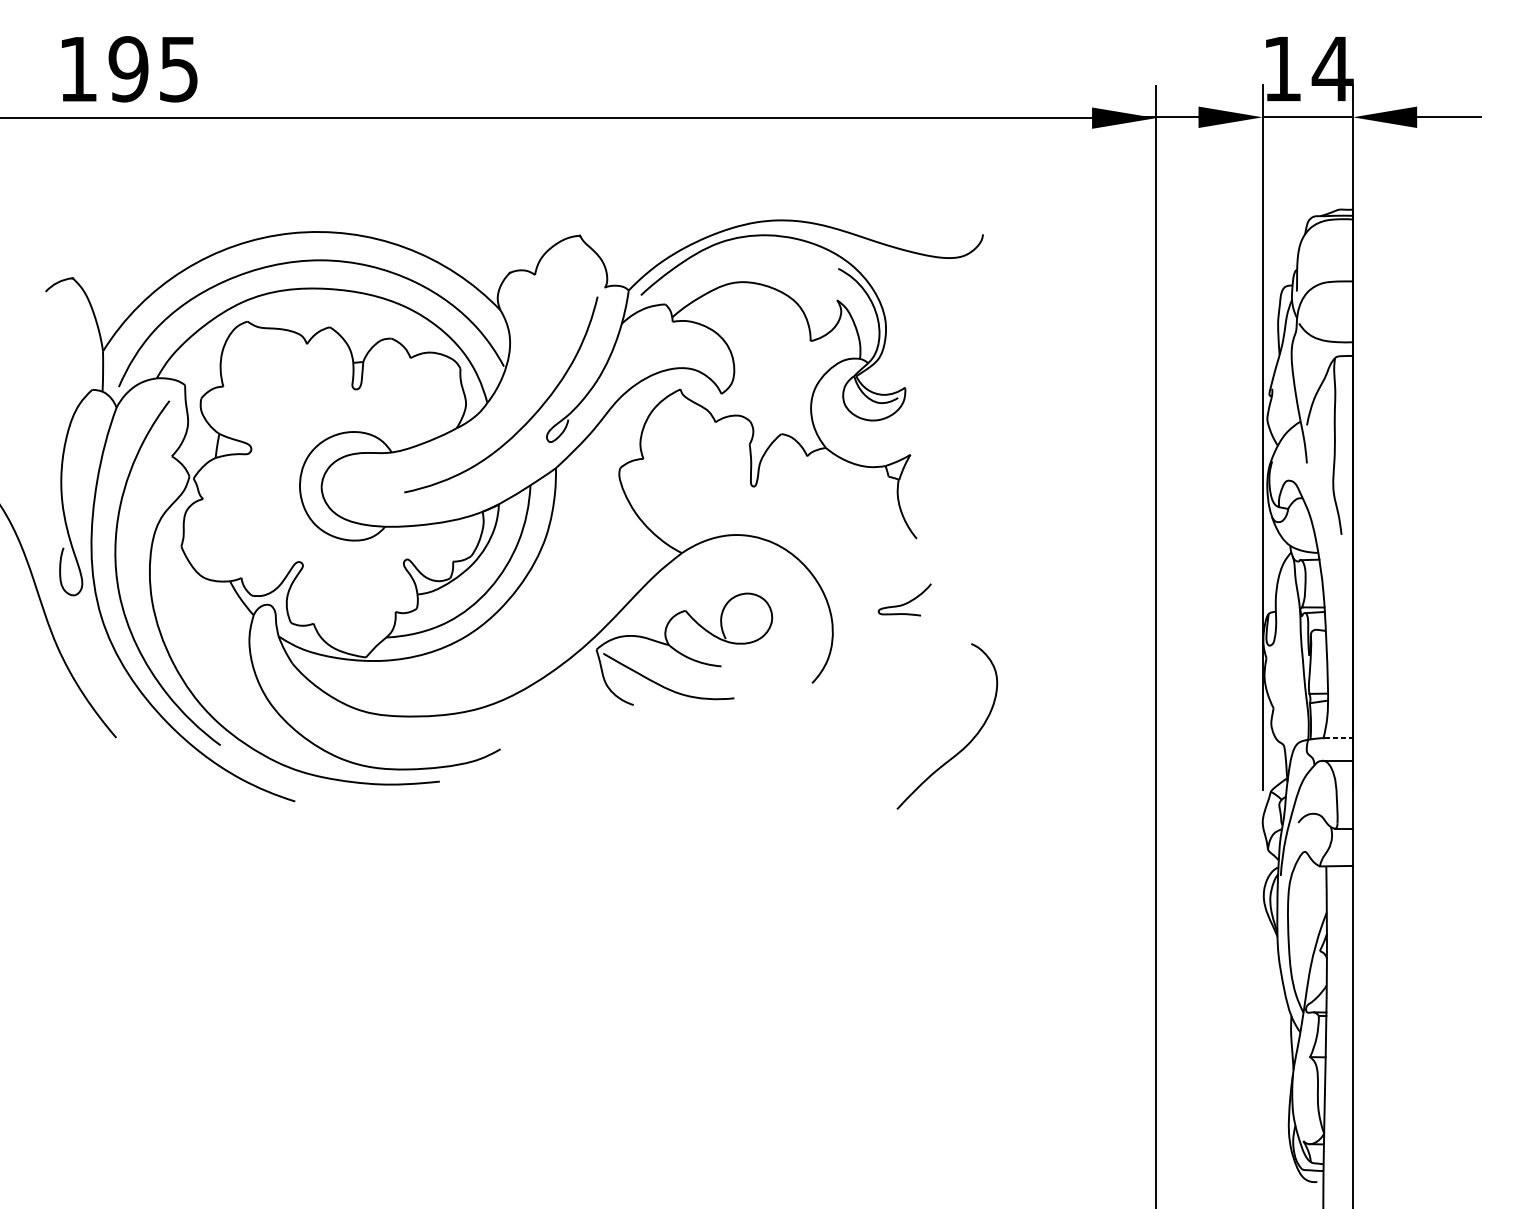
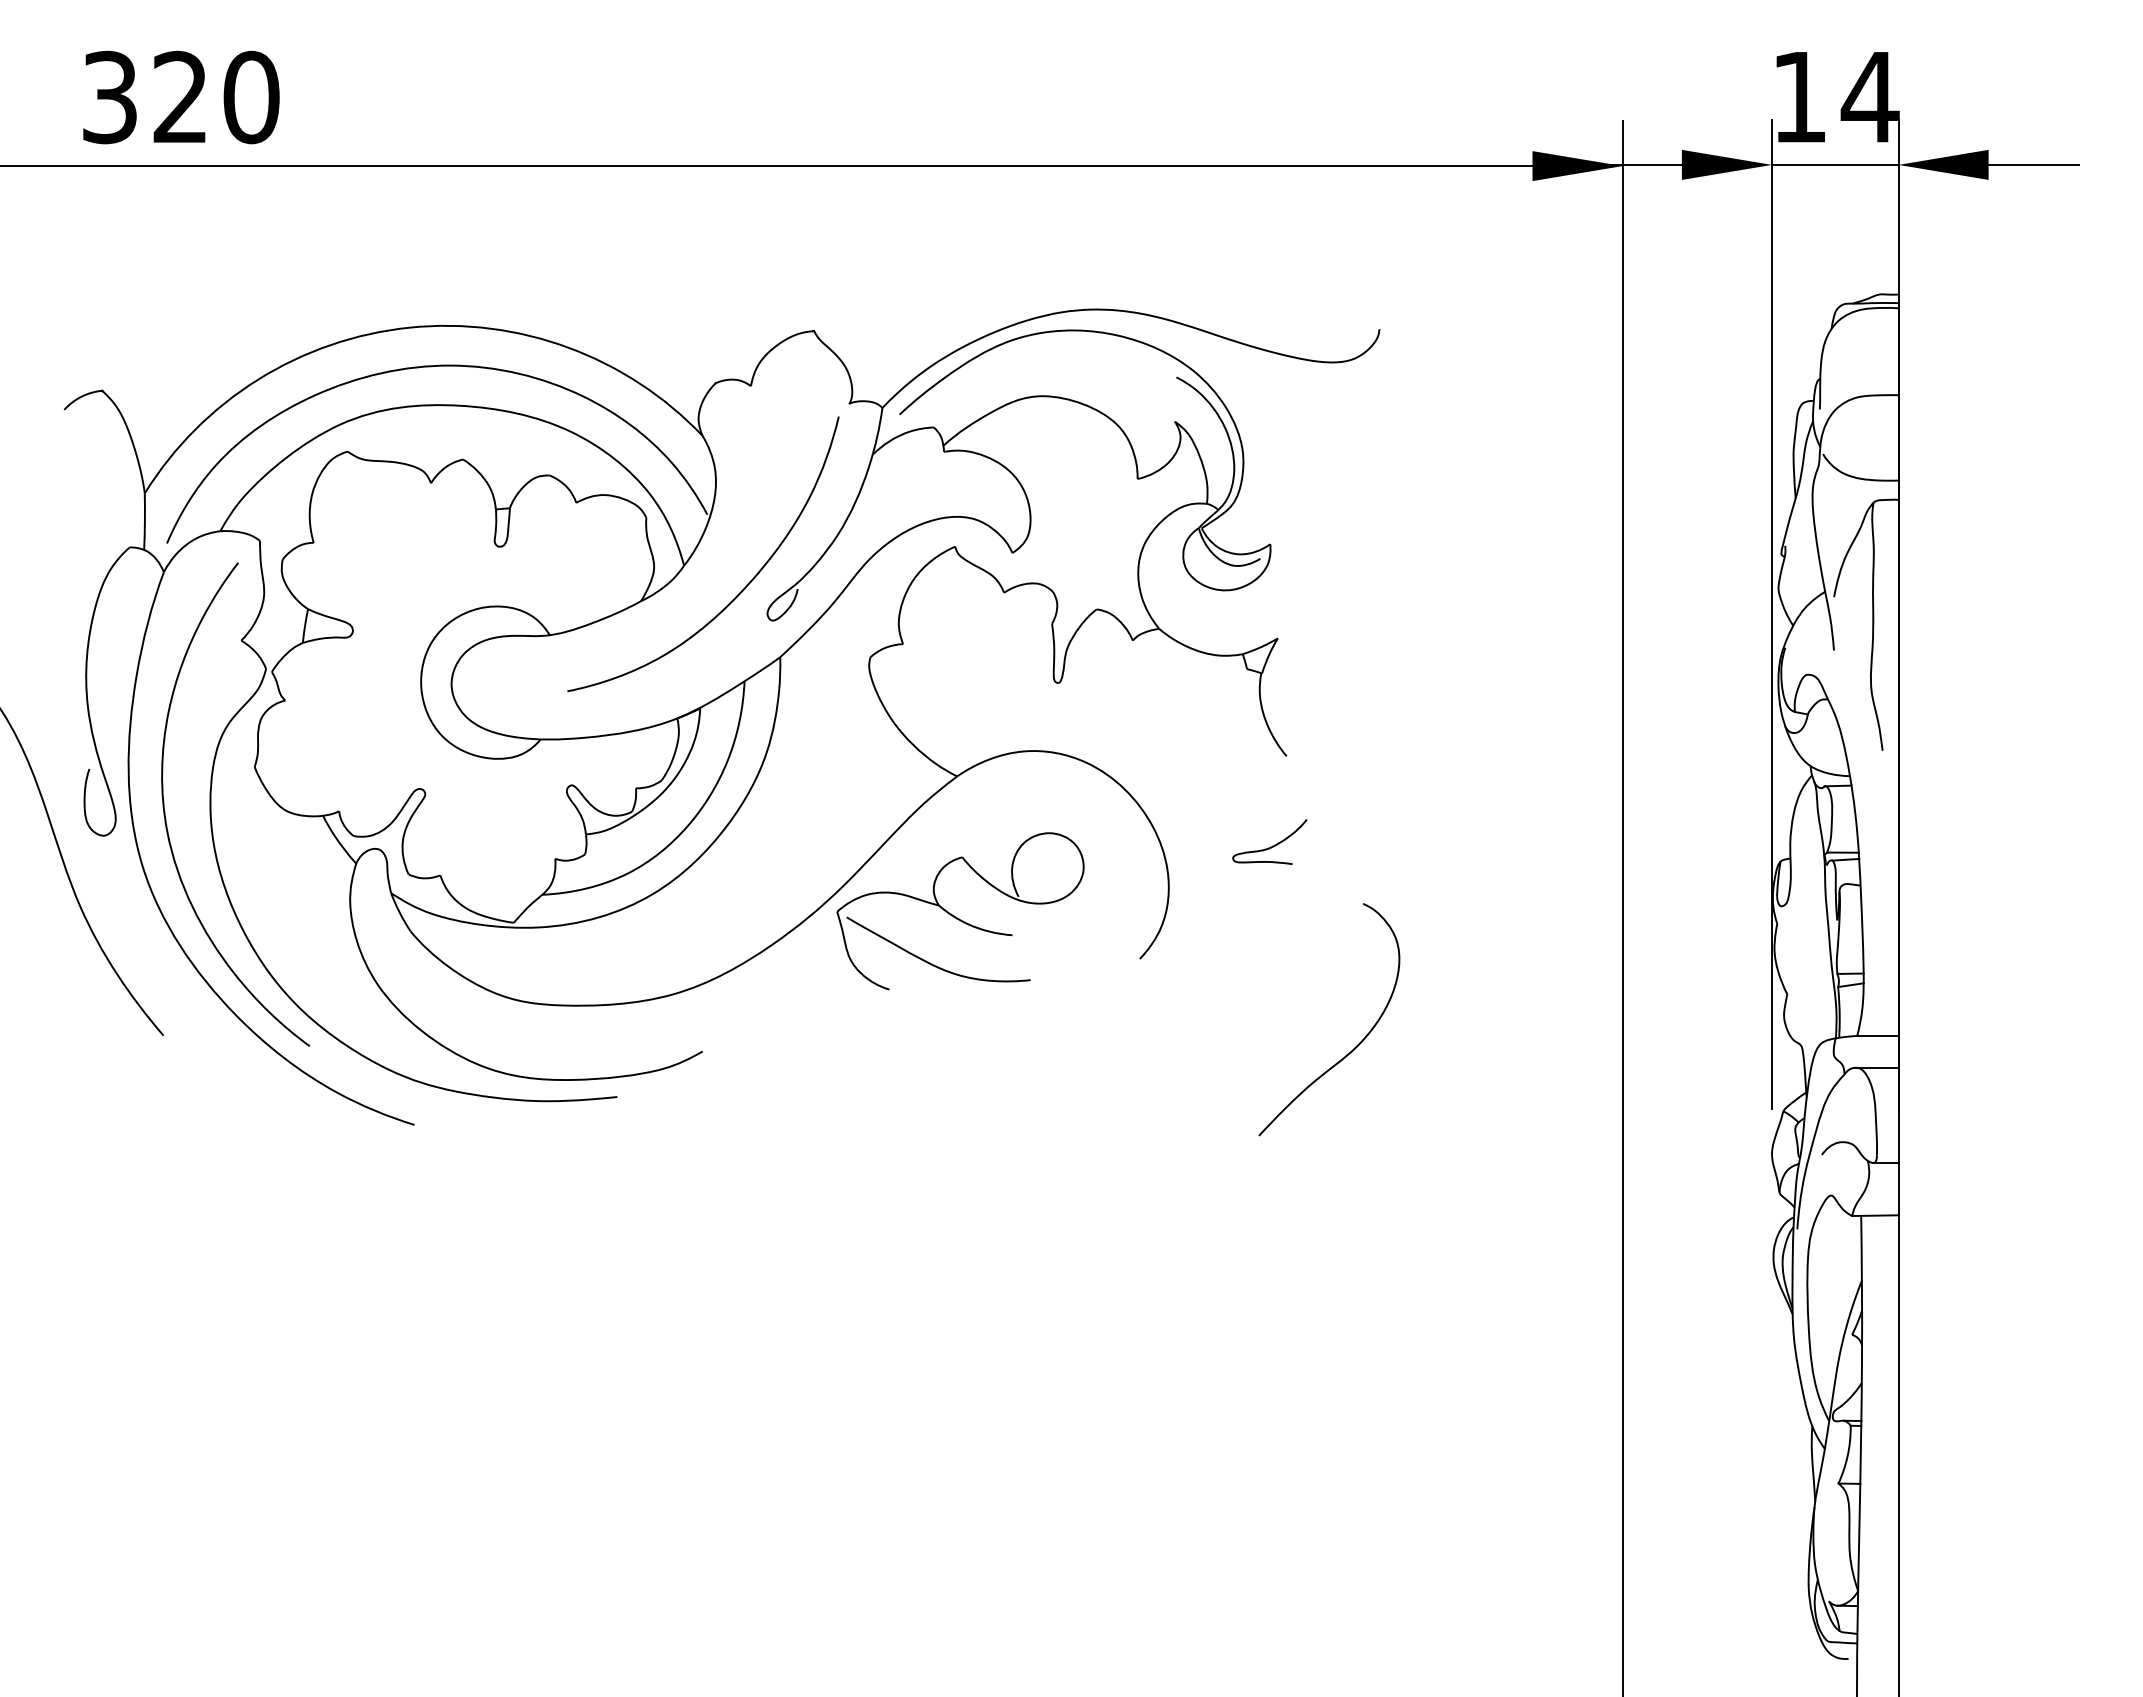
text: (129, 69) -> (181, 97), 195 -> 320
line: (1339, 738) -> (1879, 1036), dashed -> solid

